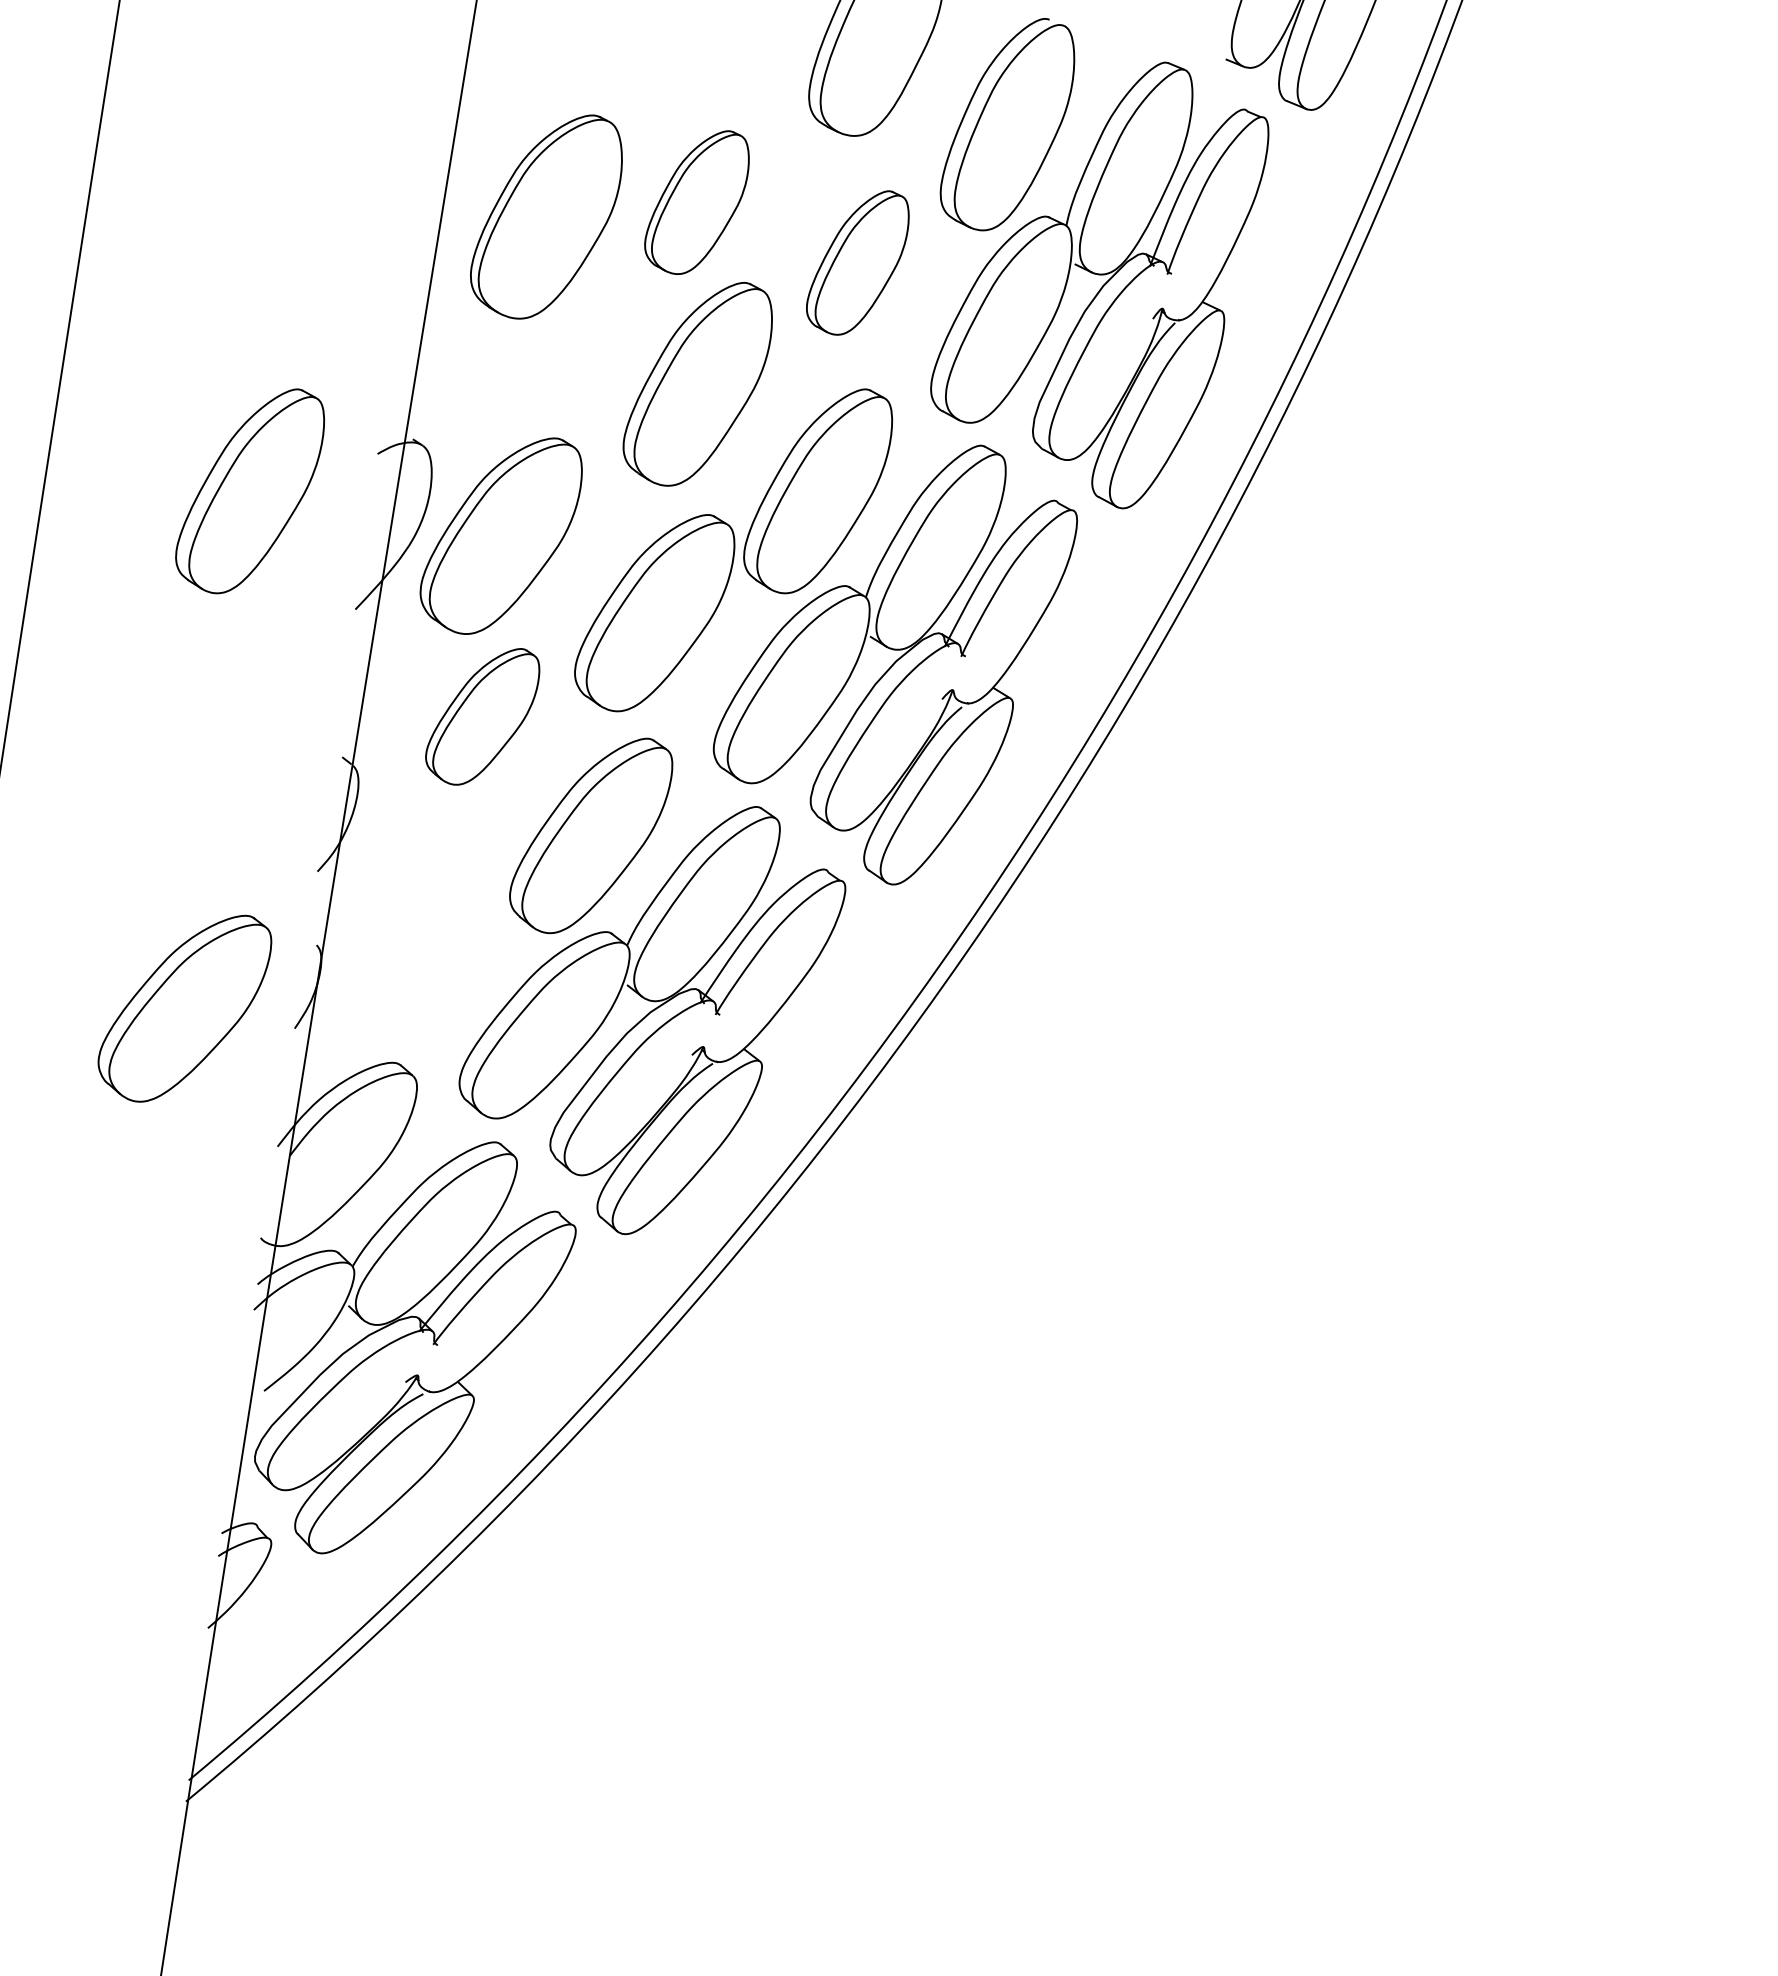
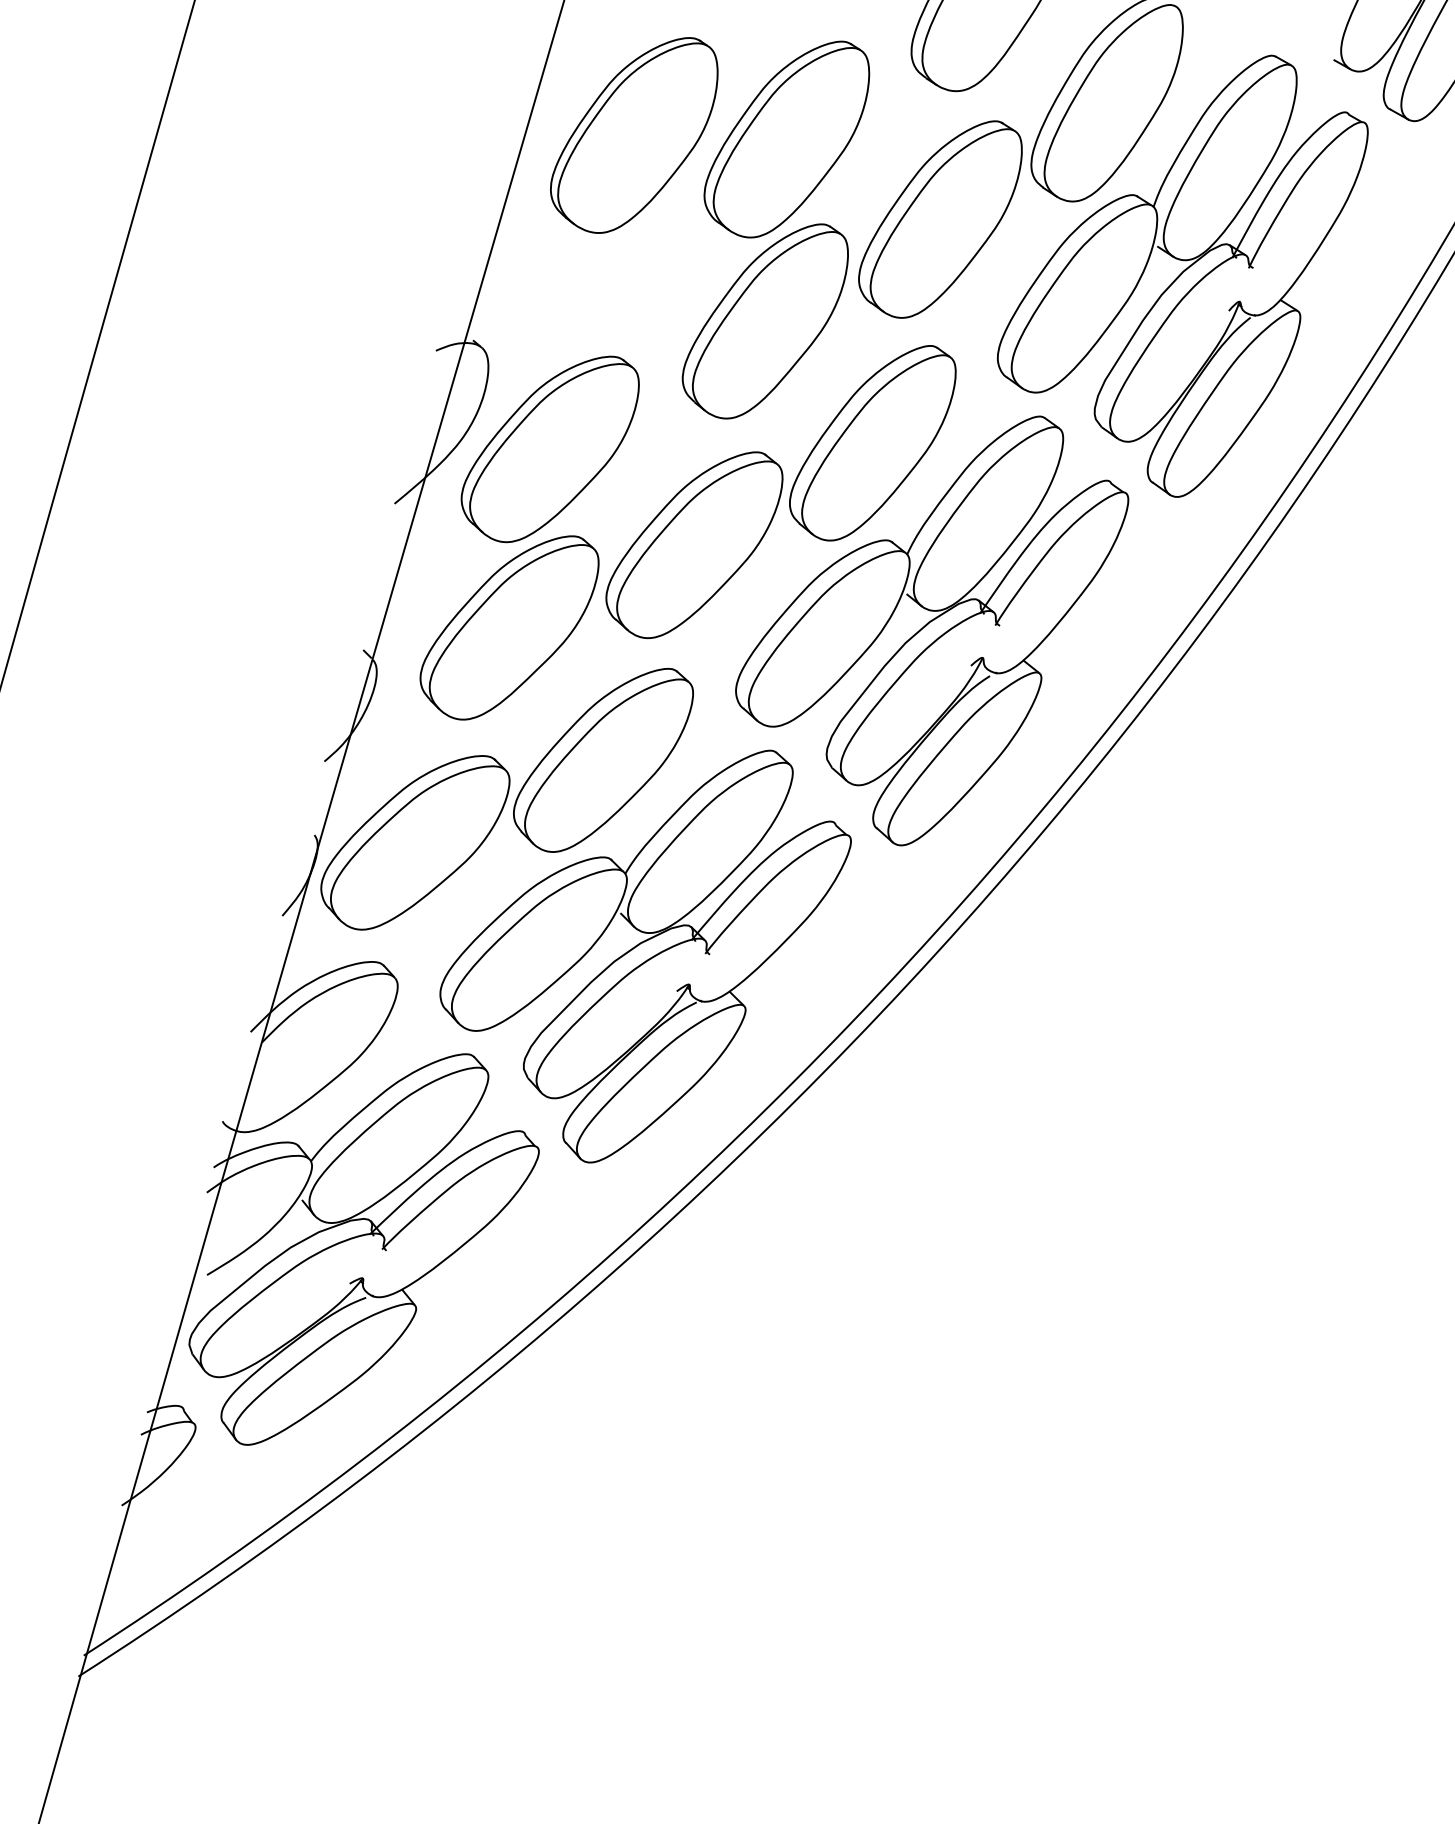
part: (696, 202) -> (786, 138), size x1.43
part: (857, 262) -> (939, 218), size x1.43
part: (249, 491) -> (303, 372), removed
part: (482, 716) -> (508, 626), size x1.43
part: (184, 1008) -> (414, 841), moved

